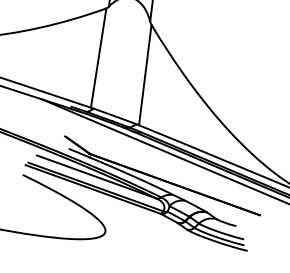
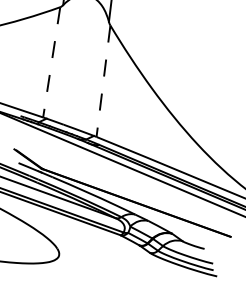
line: (98, 58) -> (51, 62), solid -> dashed
line: (145, 75) -> (103, 81), solid -> dashed

